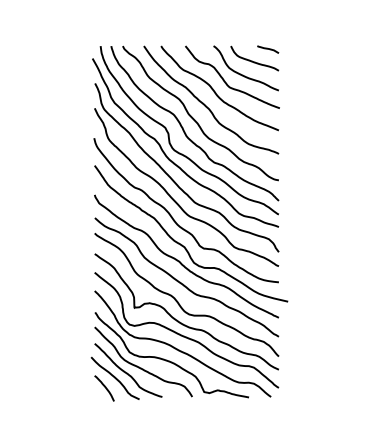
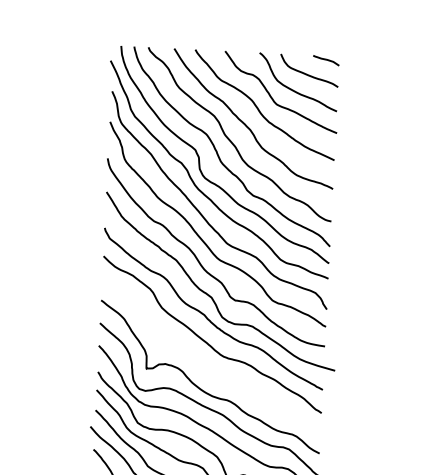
curve: (178, 301) -> (200, 363), removed

